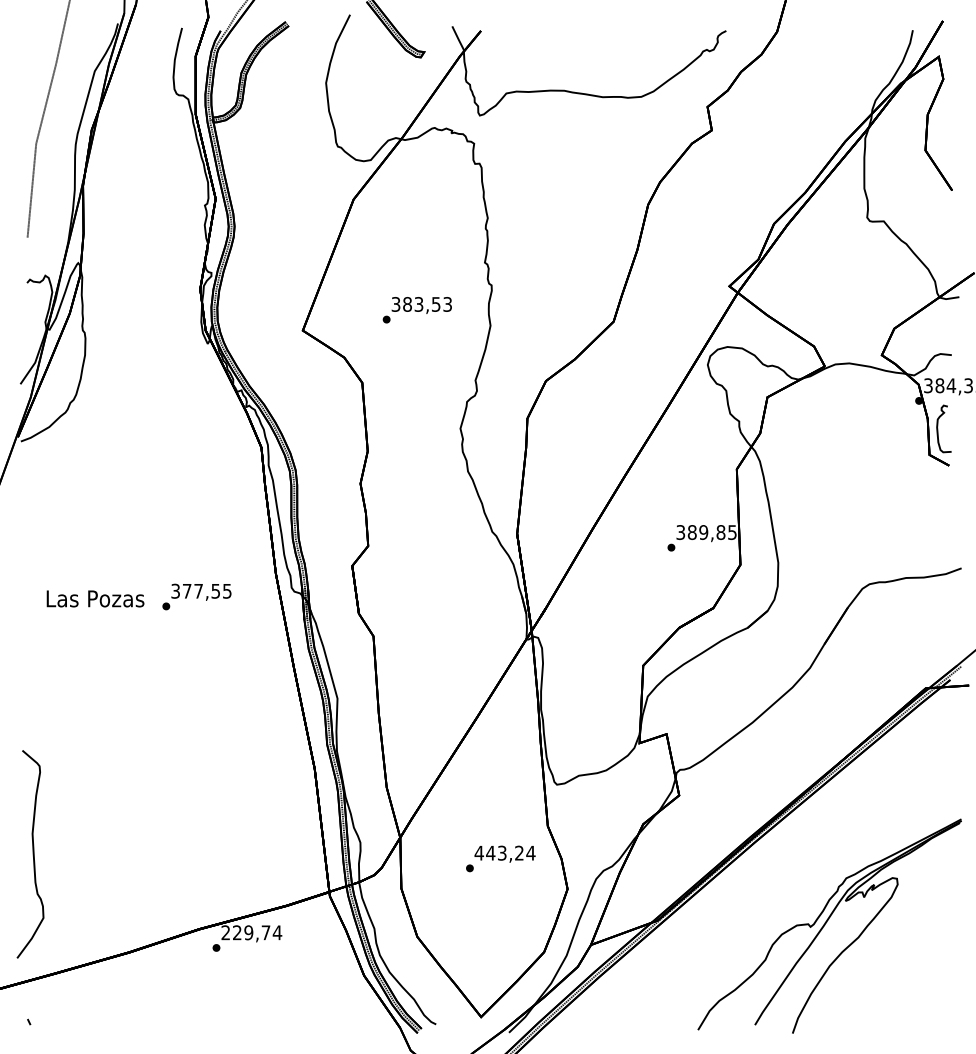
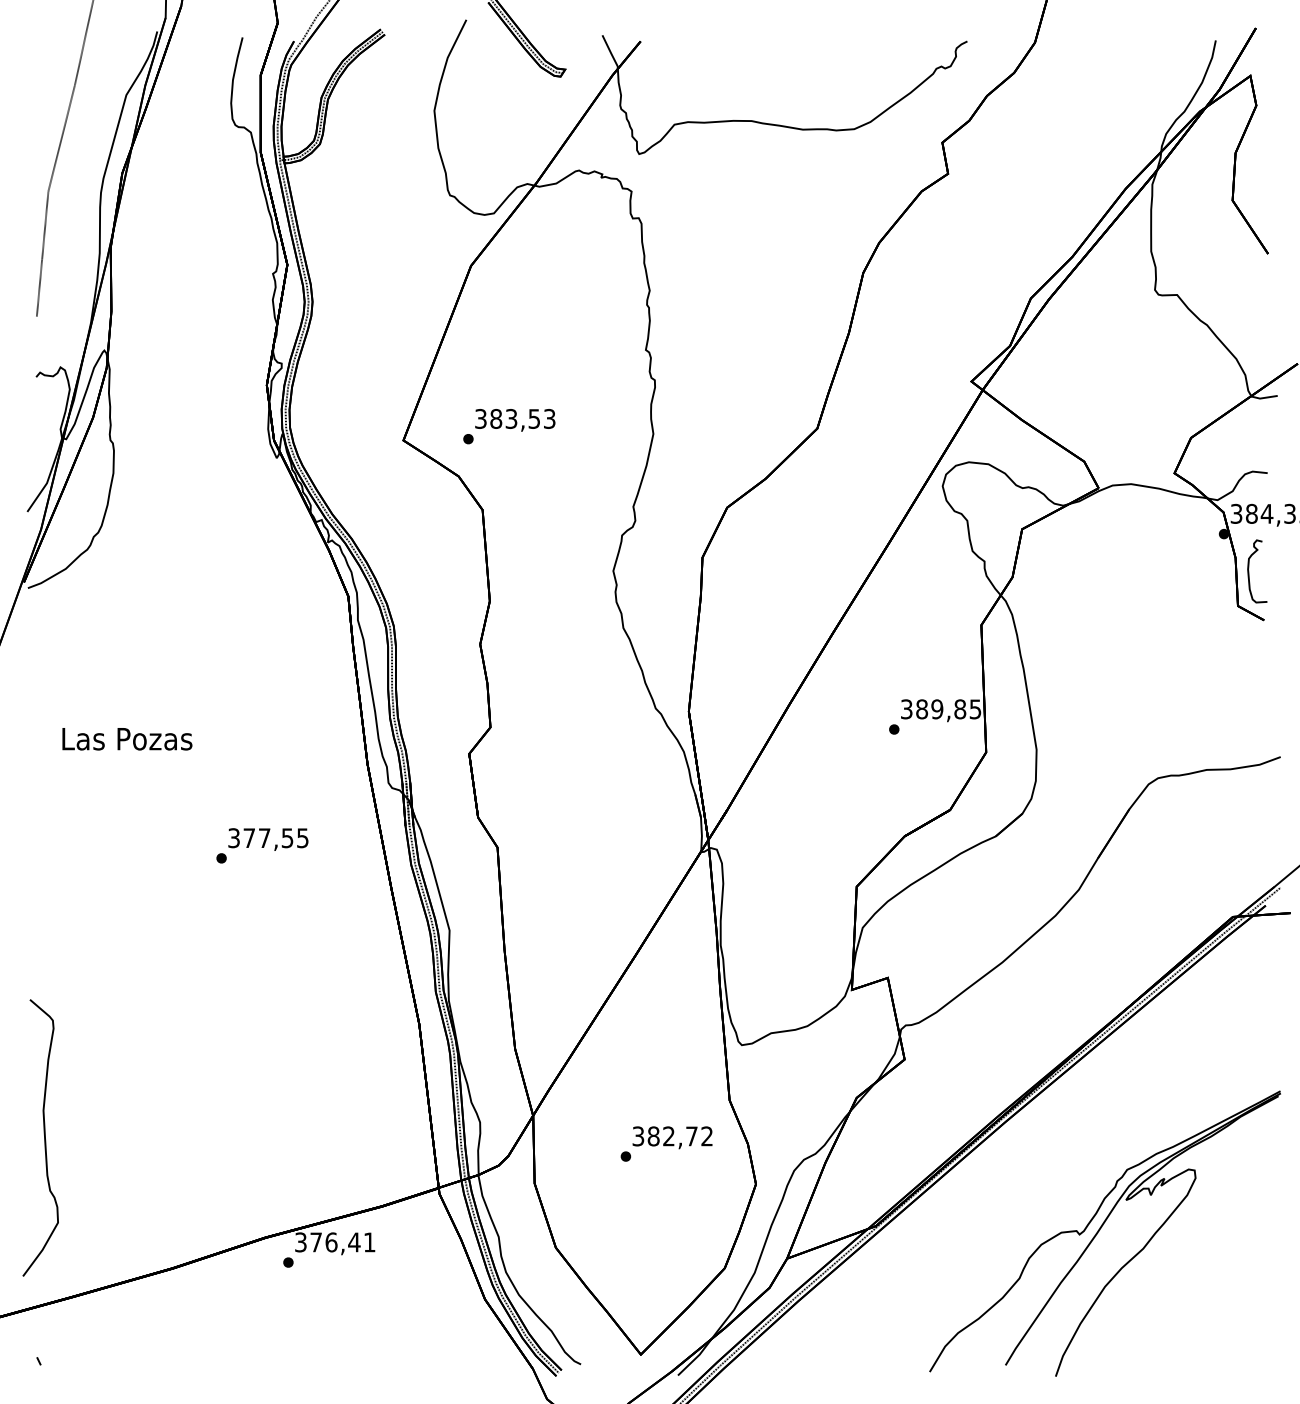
text: (416, 310) -> (508, 427), moved
text: (196, 596) -> (261, 845), moved
text: (95, 598) -> (127, 738), moved
text: (504, 852) -> (671, 1135), 443,24 -> 382,72
text: (251, 932) -> (335, 1242), 229,74 -> 376,41

